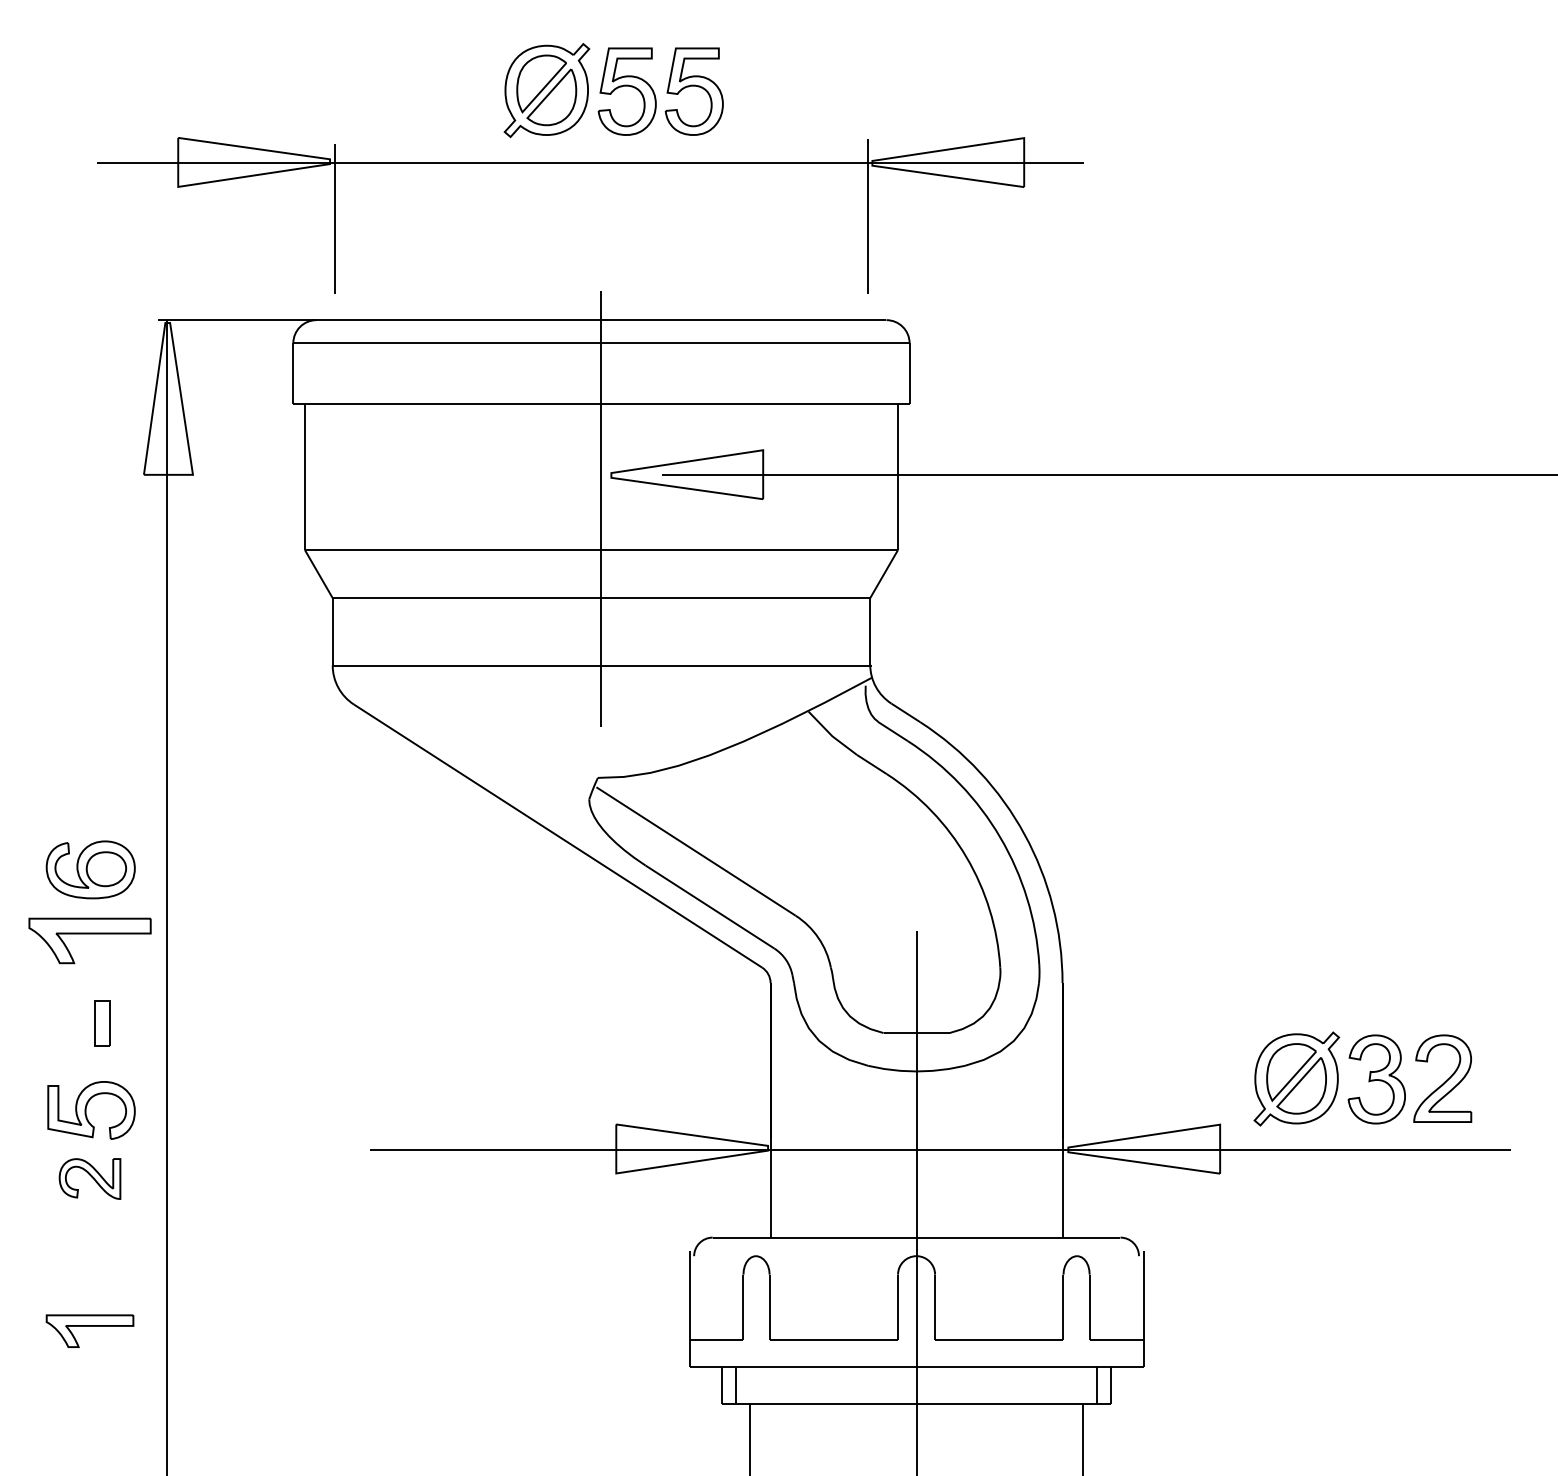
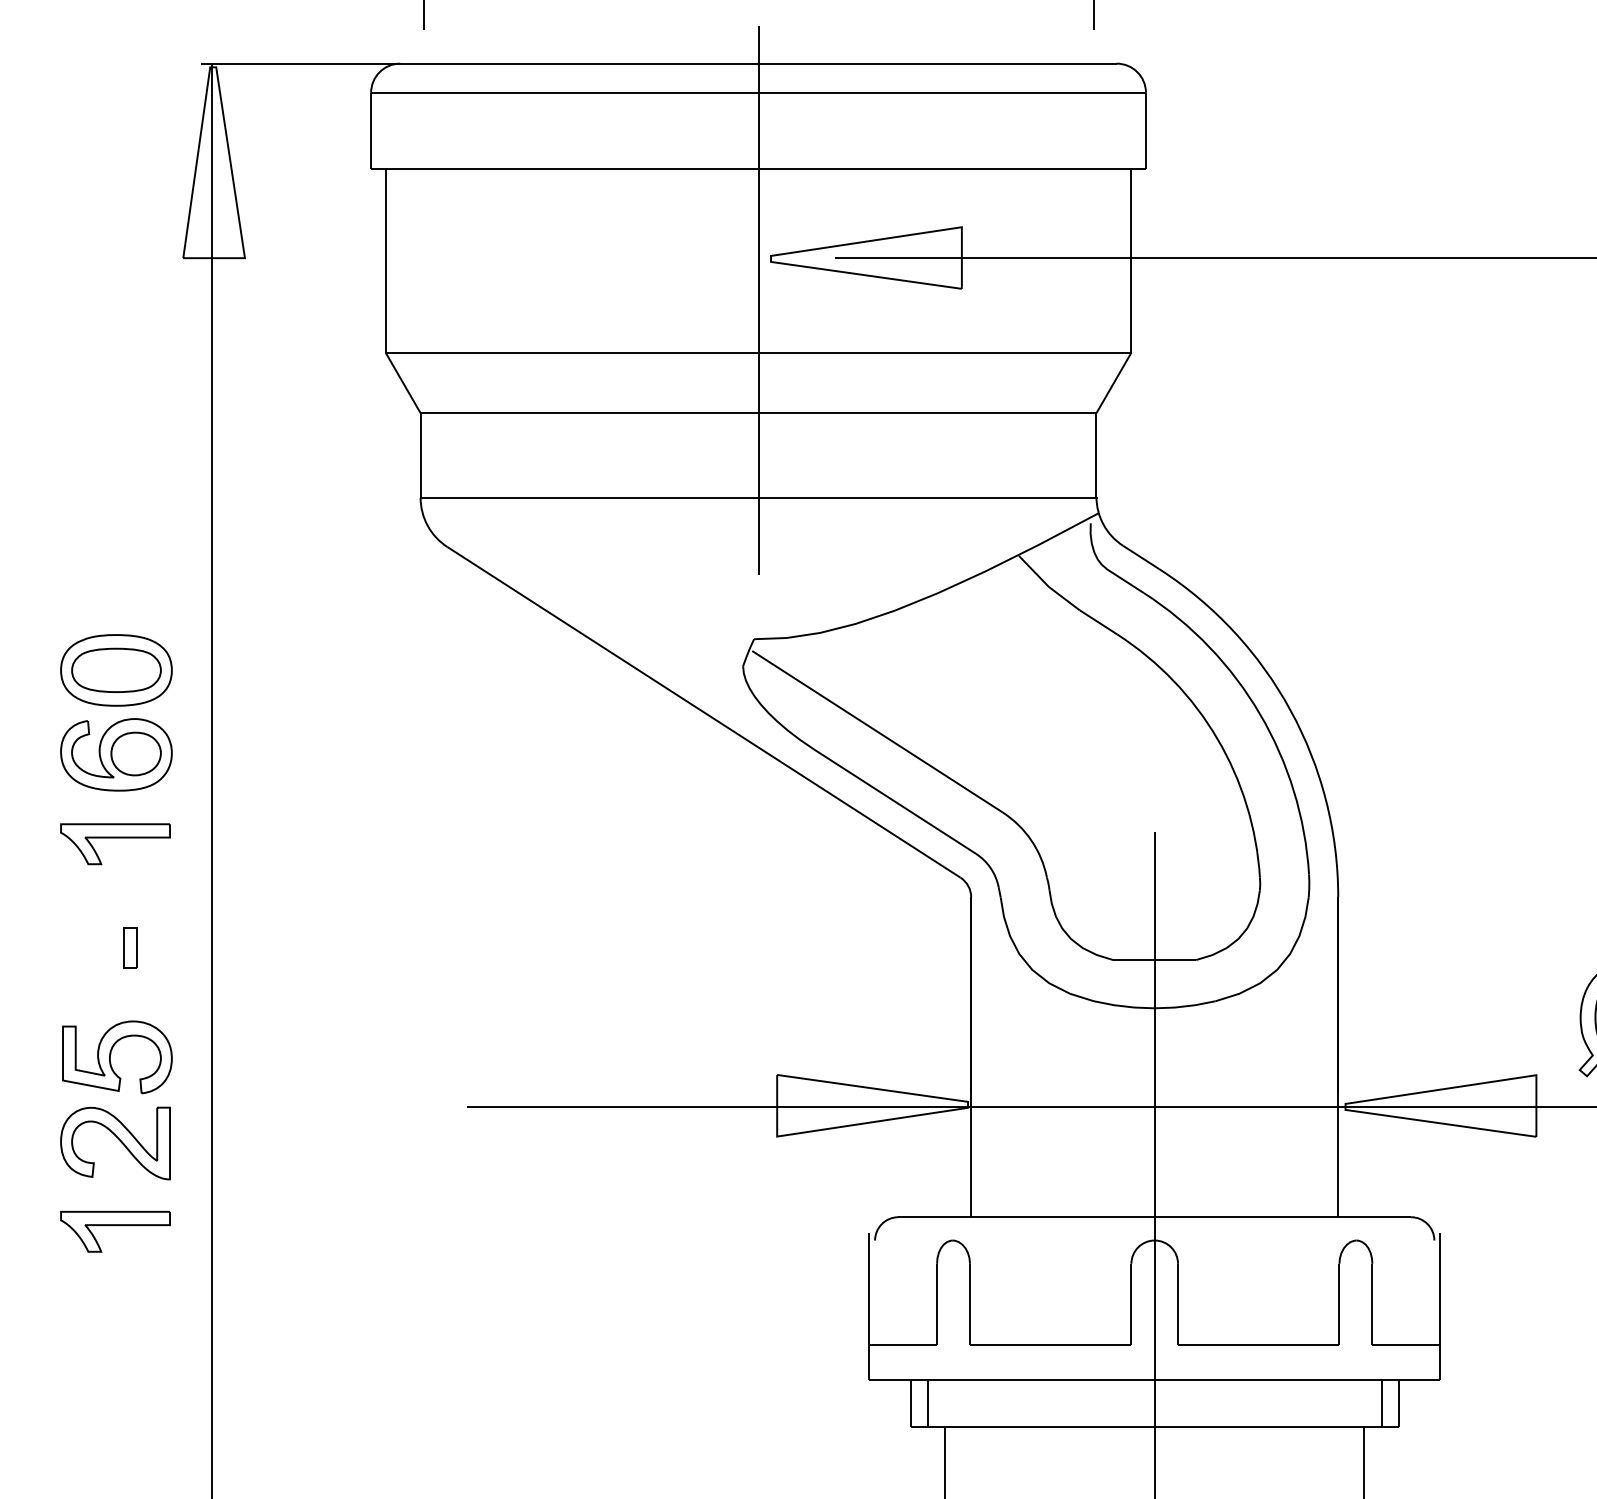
part: (90, 802) -> (116, 670), added
part: (89, 940) -> (114, 843), size x0.71
part: (101, 1023) -> (129, 948), size x0.71
part: (89, 1178) -> (114, 1142), size x1.43
part: (89, 1330) -> (114, 1230), moved

